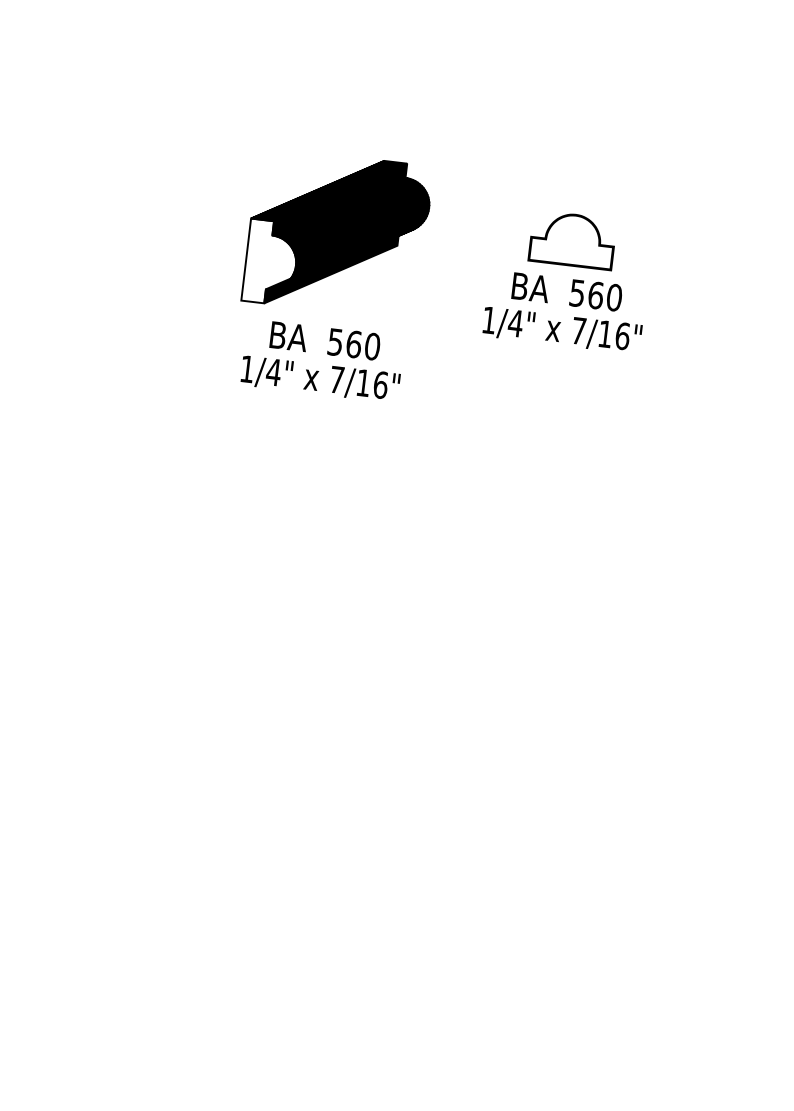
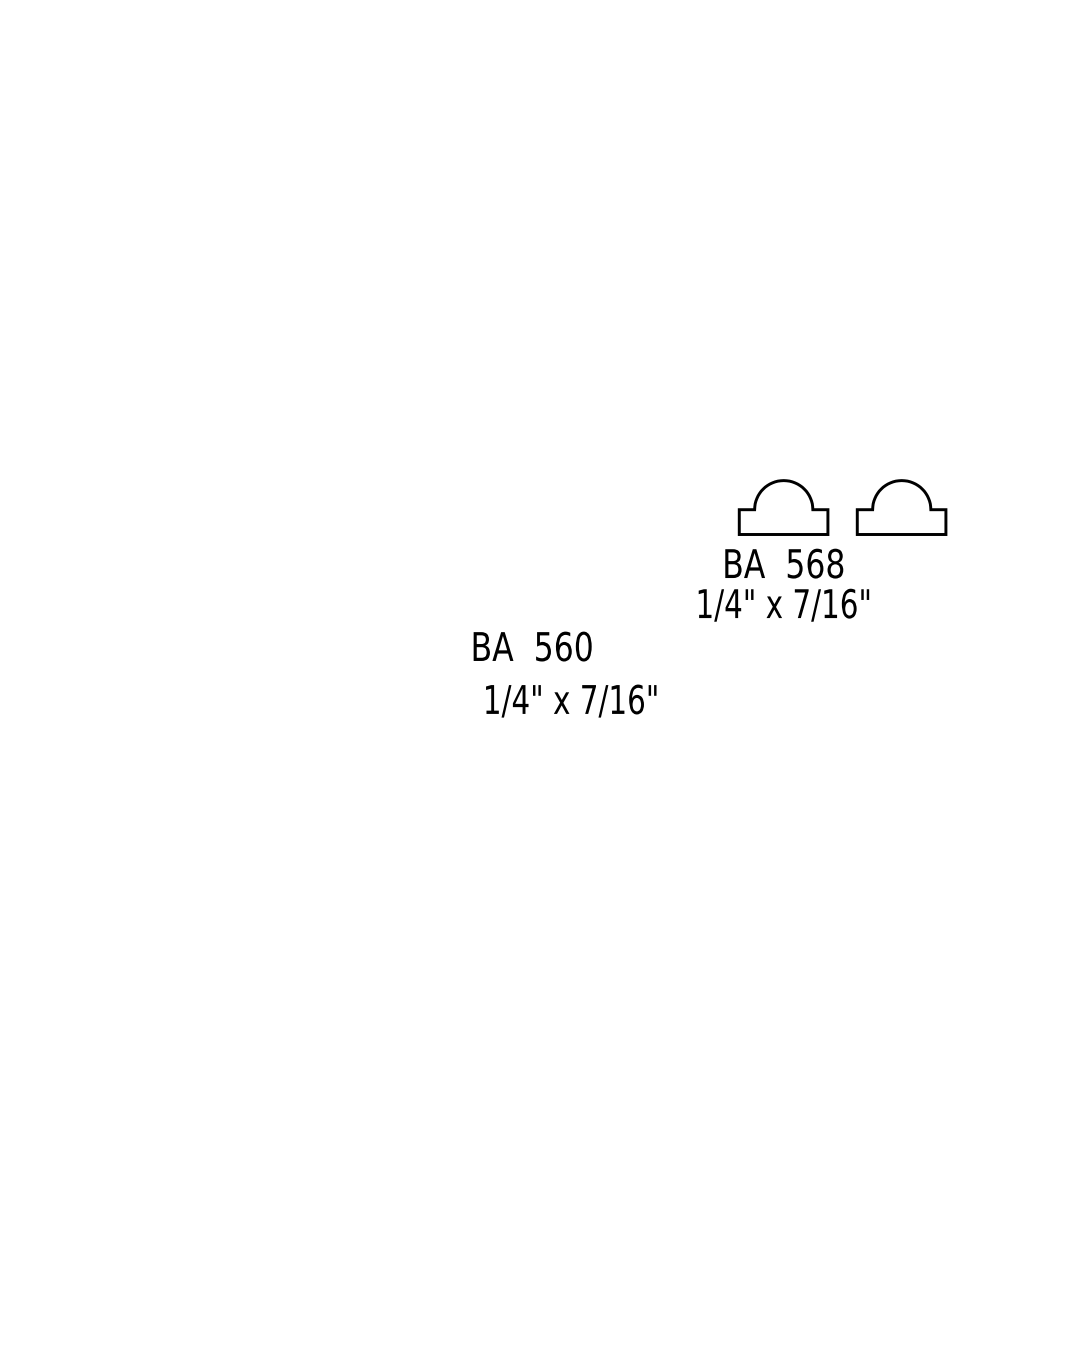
part: (338, 233) -> (532, 530), removed
part: (681, 253) -> (901, 507), added
text: (614, 297) -> (835, 563), 560 -> 568
text: (320, 378) -> (571, 700), moved

